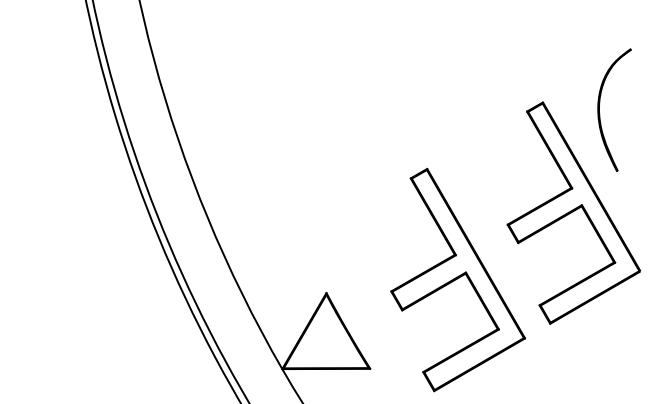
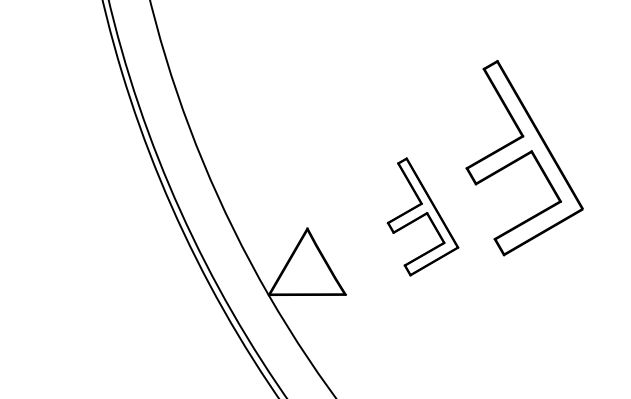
part: (599, 109) -> (547, 67), removed
part: (457, 279) -> (422, 216), size x0.6

